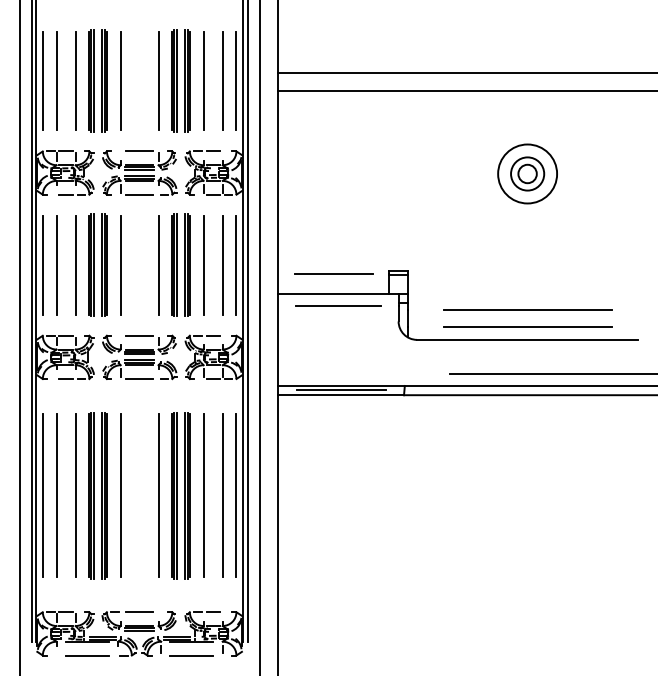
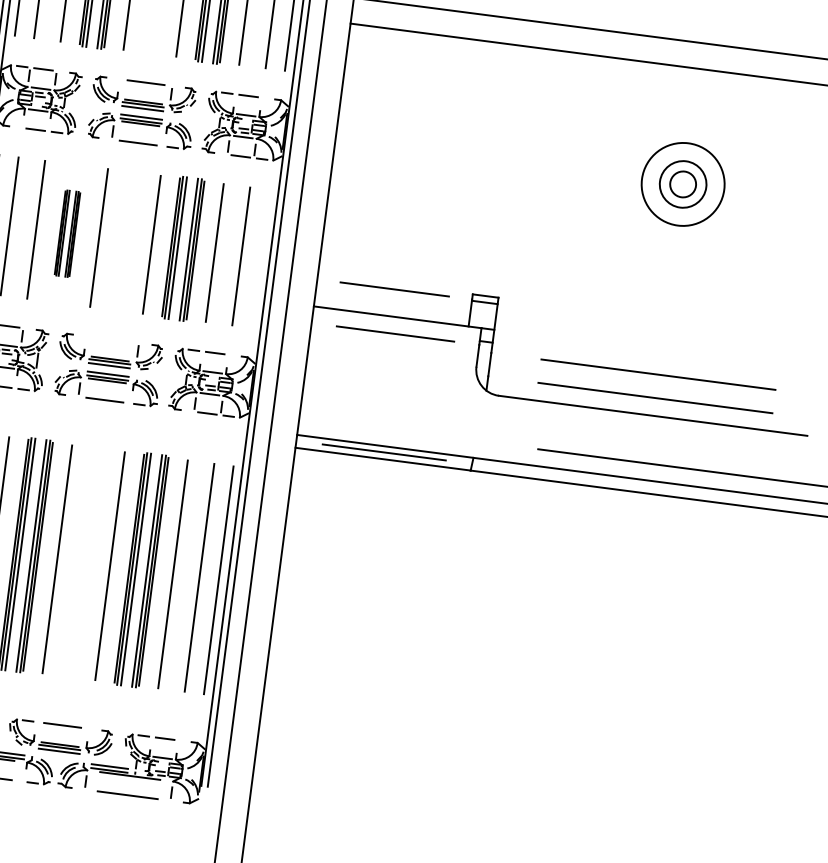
part: (97, 264) -> (66, 232), size x0.6
line: (236, 264) -> (260, 257), removed
line: (139, 335) -> (112, 339), removed

